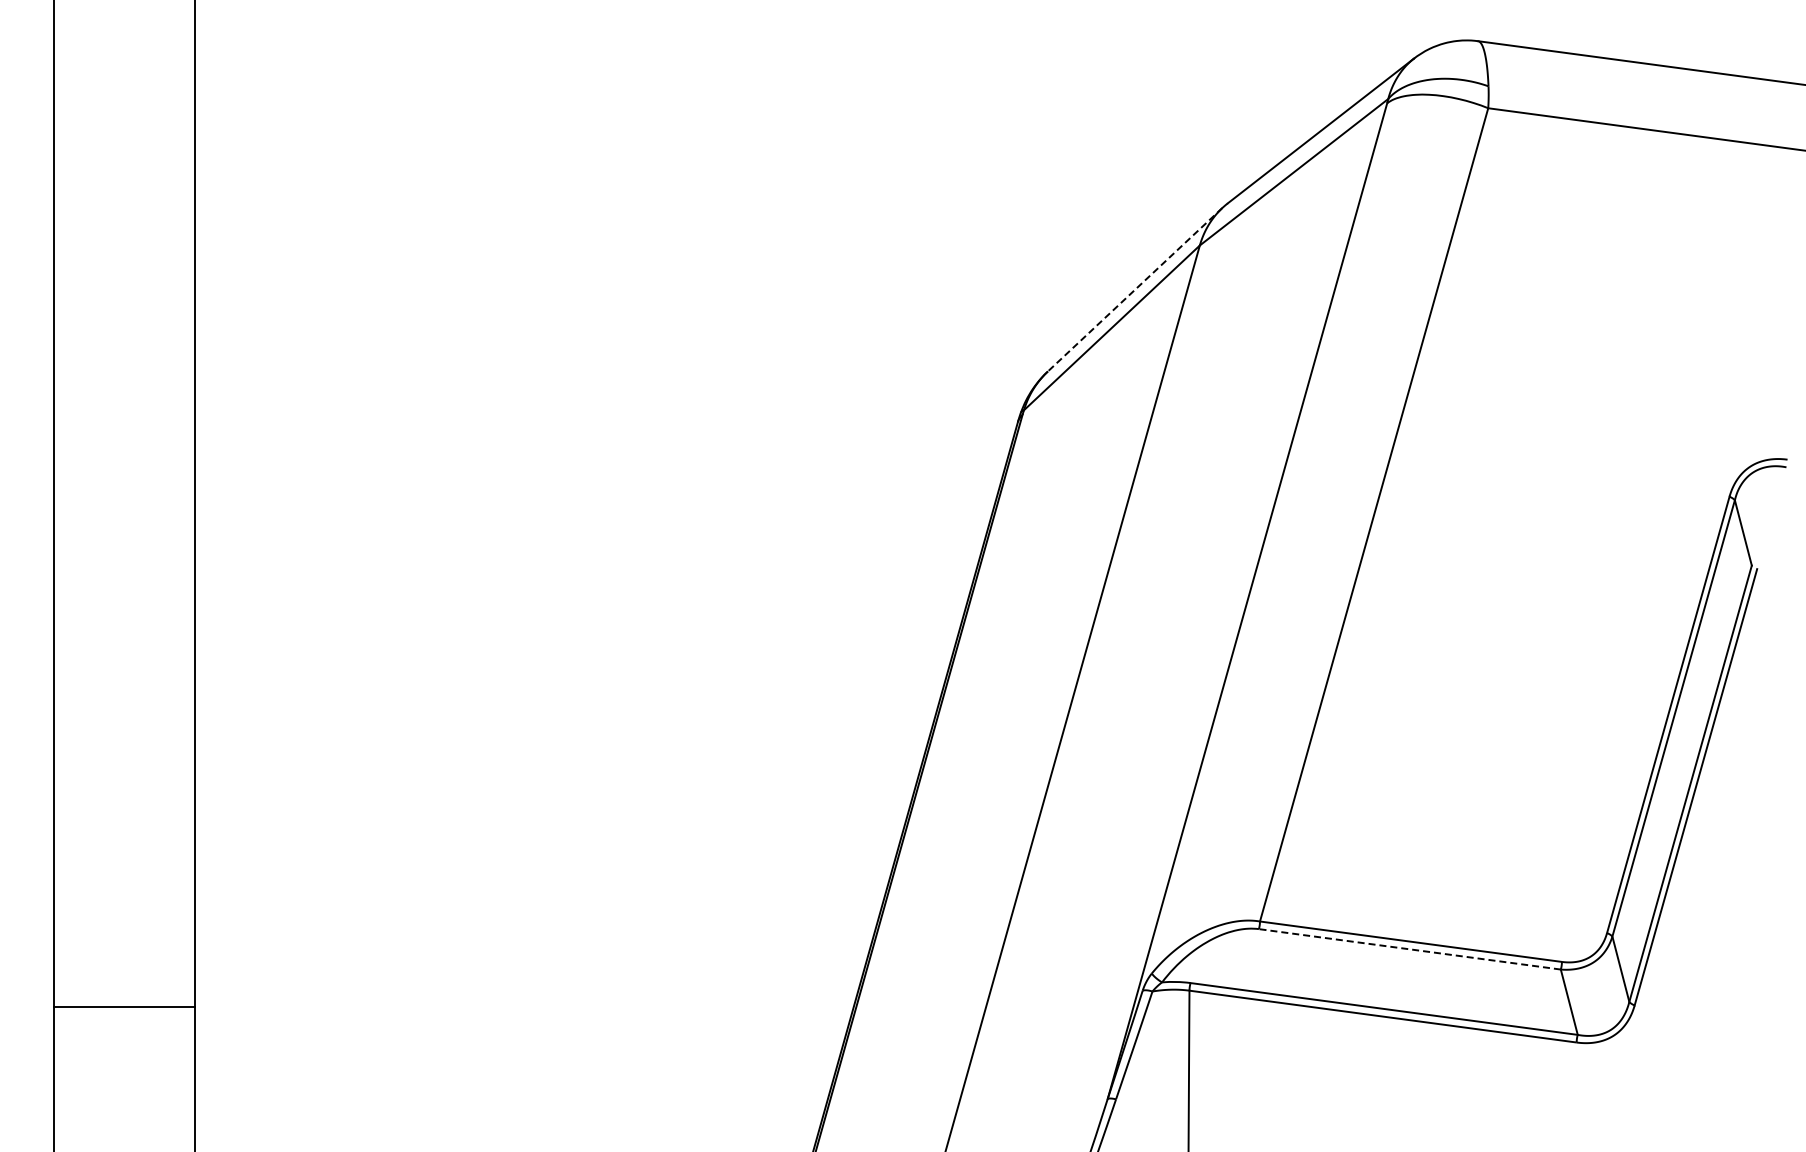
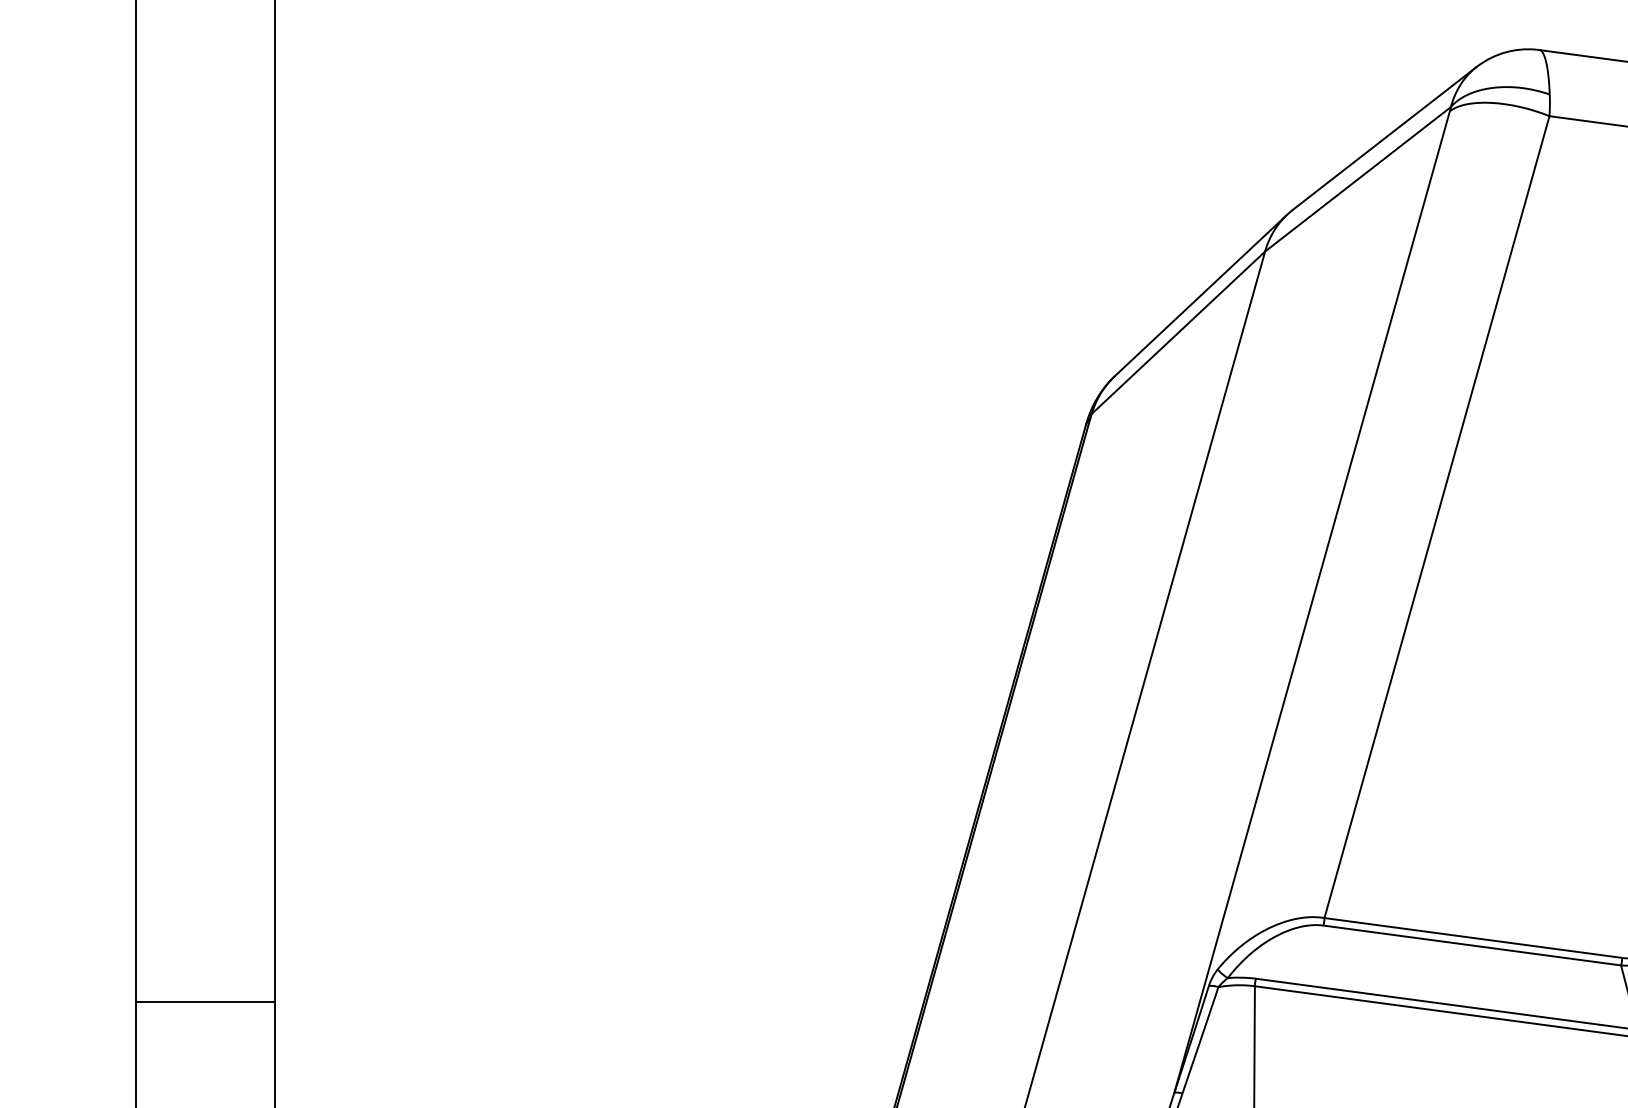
line: (1134, 290) -> (1200, 295), dashed -> solid
line: (1409, 949) -> (1471, 945), dashed -> solid

